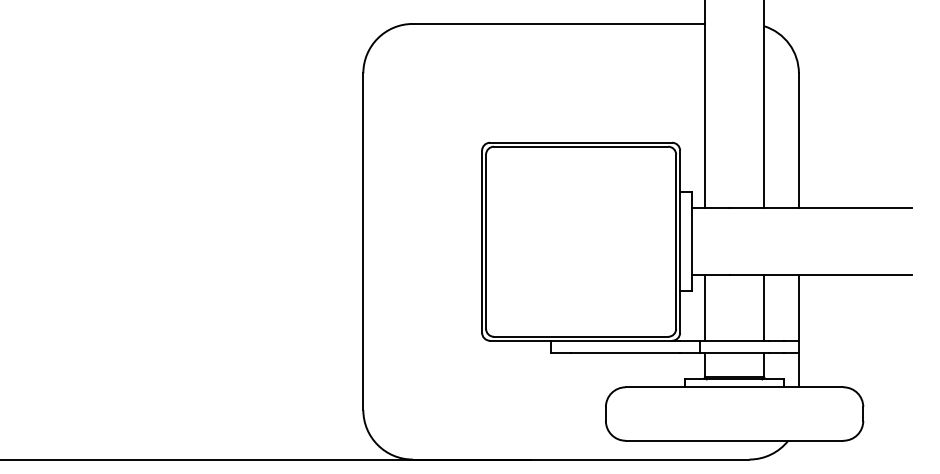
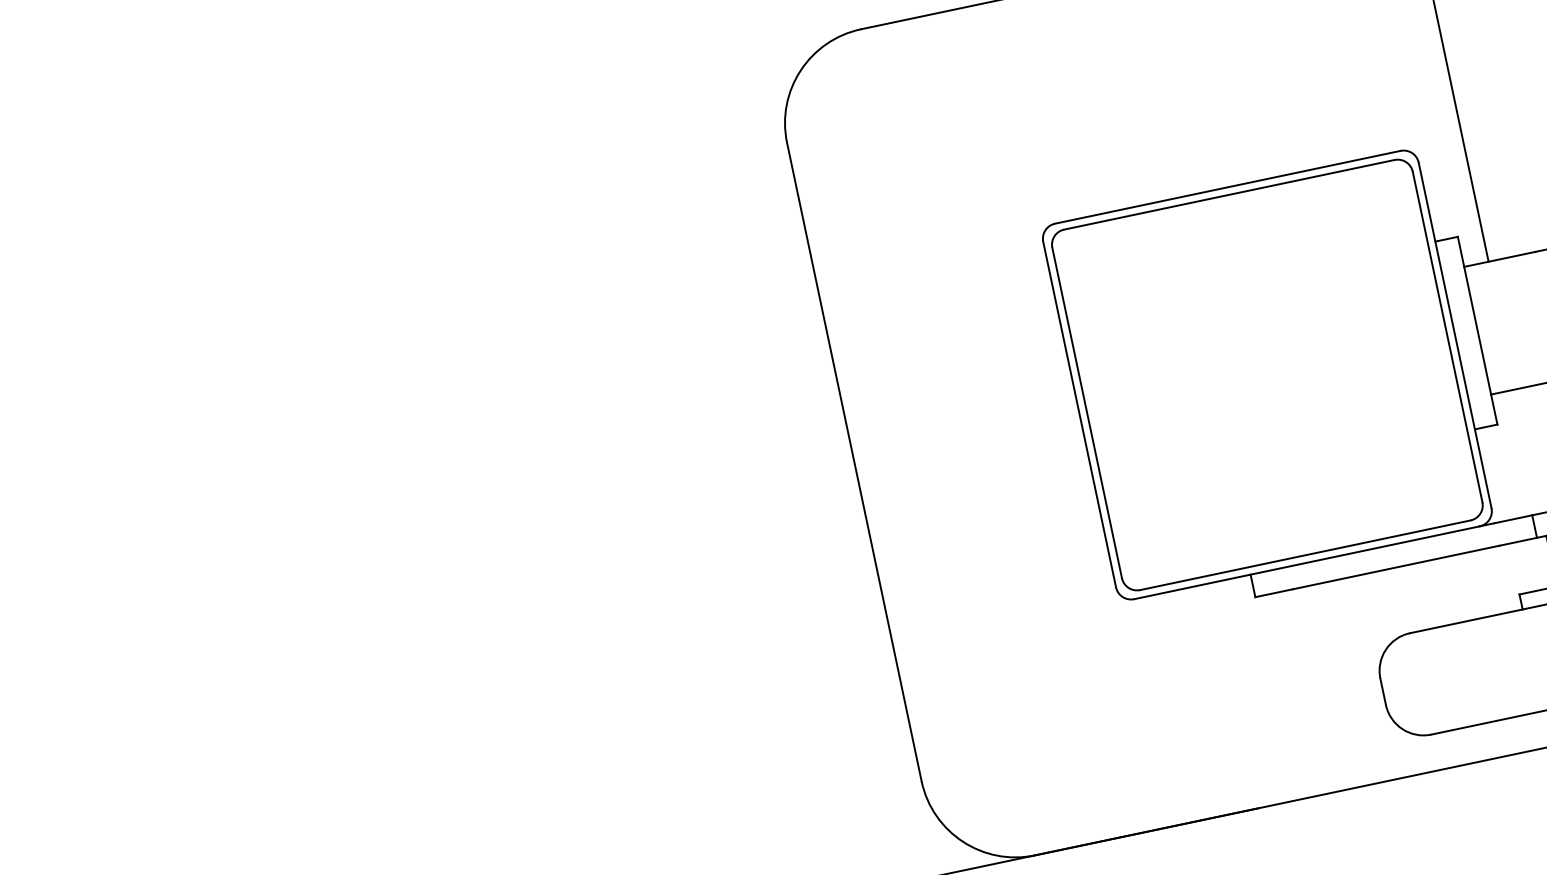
line: (704, 307) -> (1527, 450), removed

